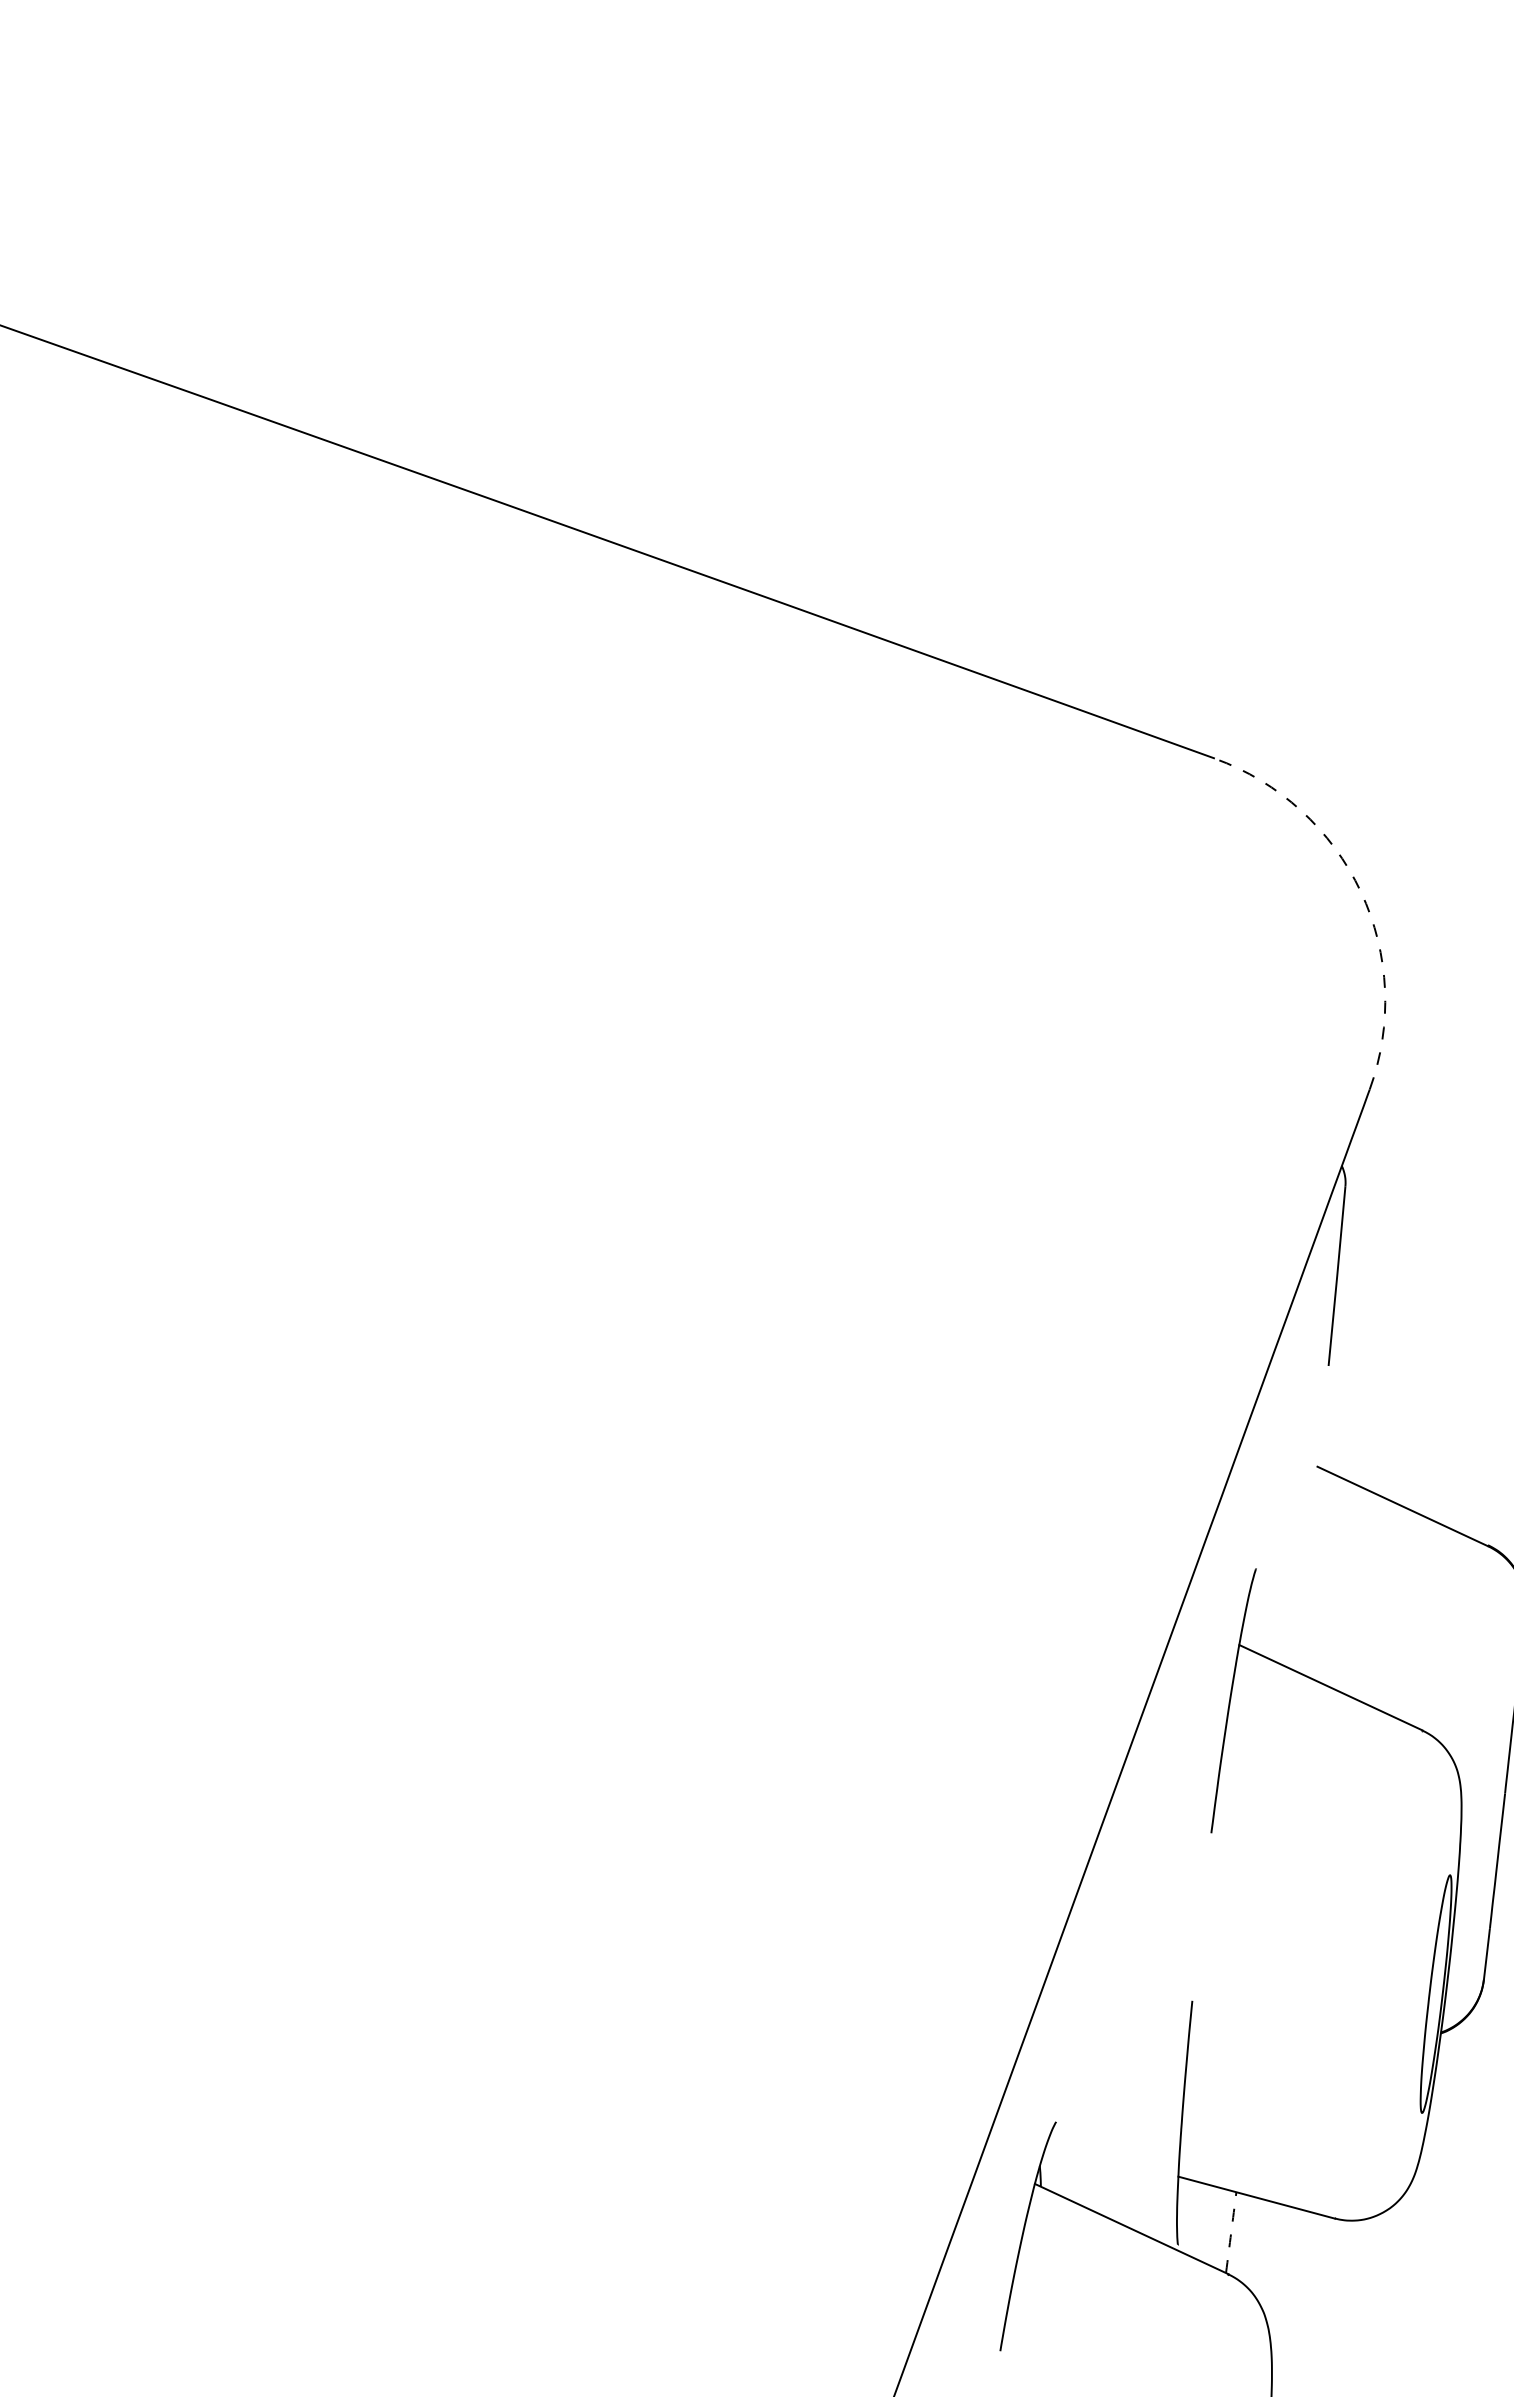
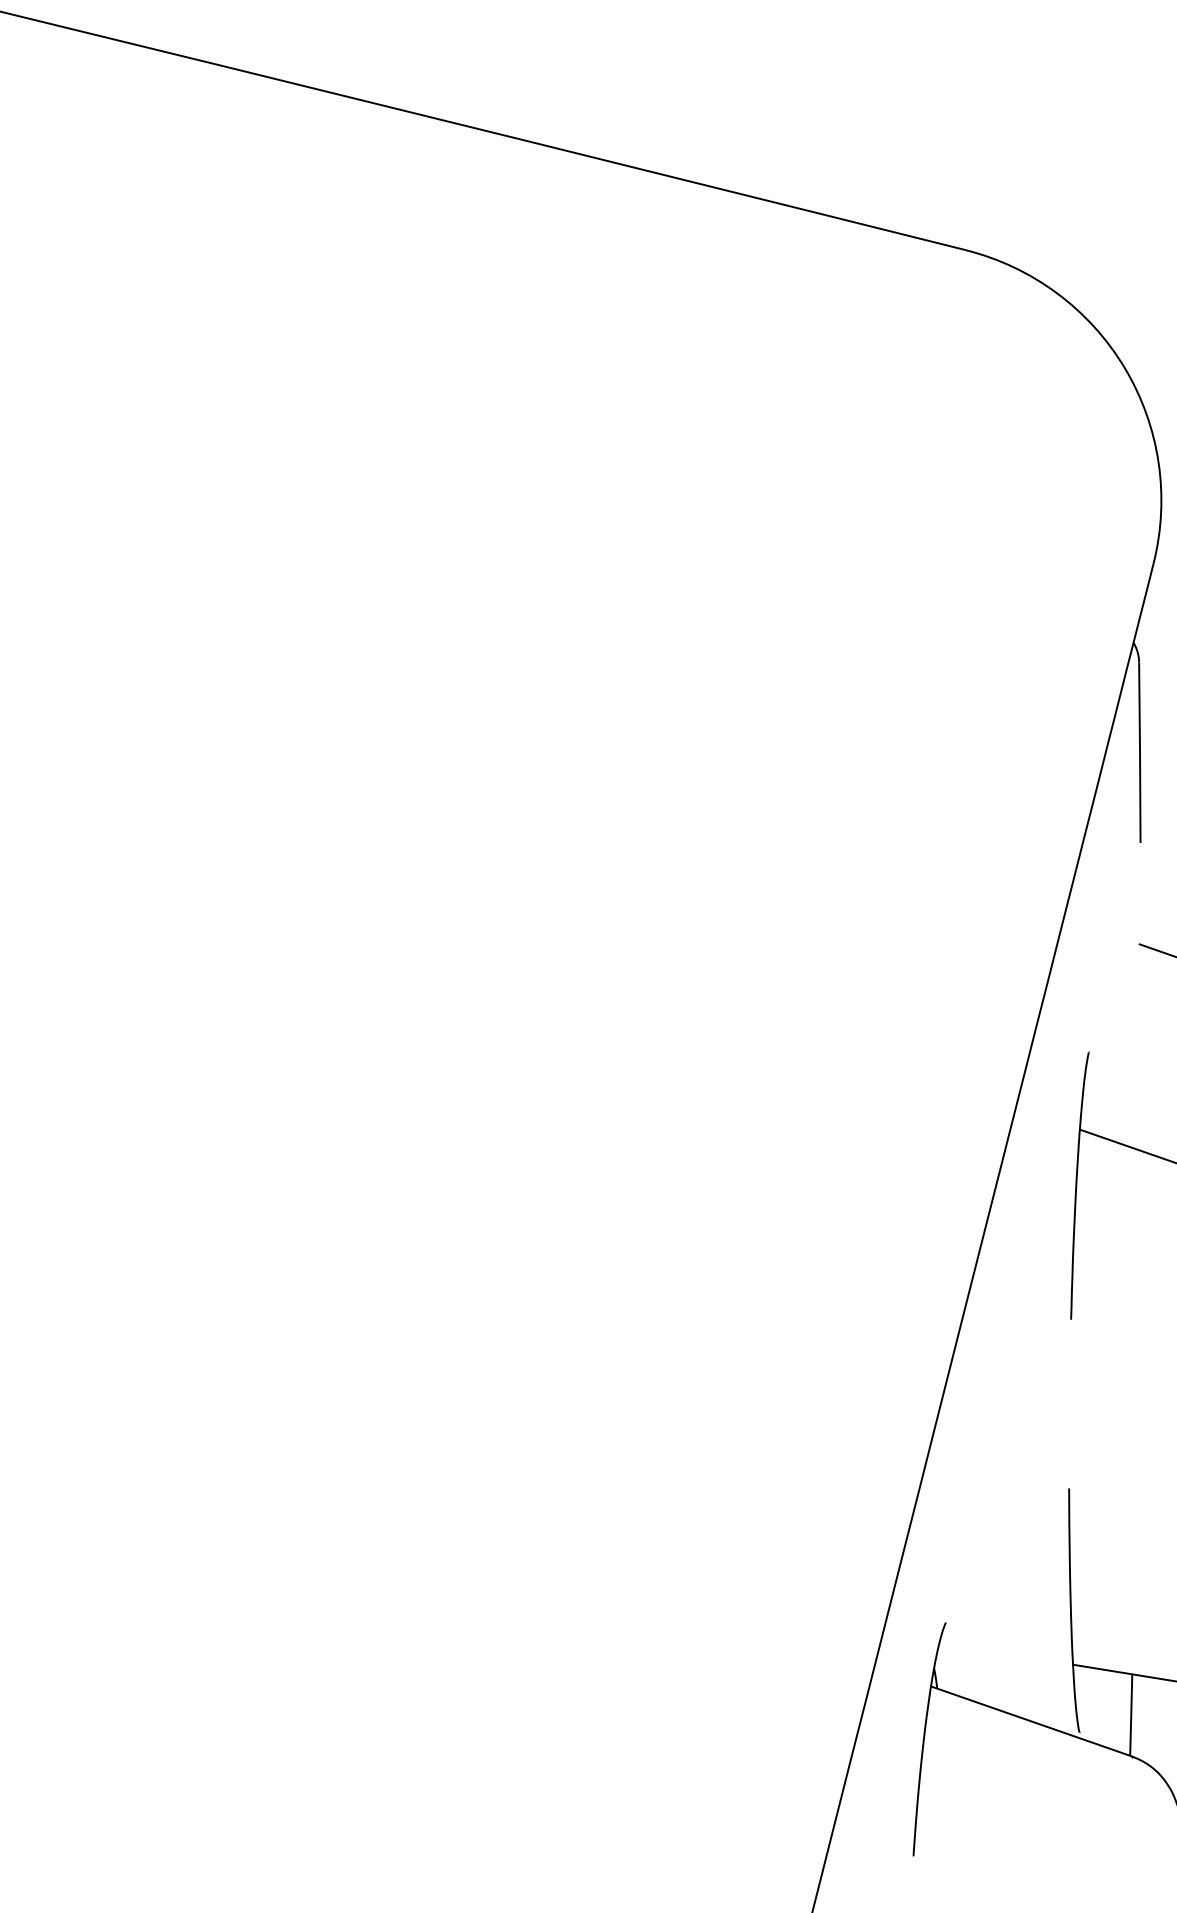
arc: (1360, 891) -> (1124, 367), dashed -> solid
arc: (1231, 2232) -> (1131, 1714), dashed -> solid

